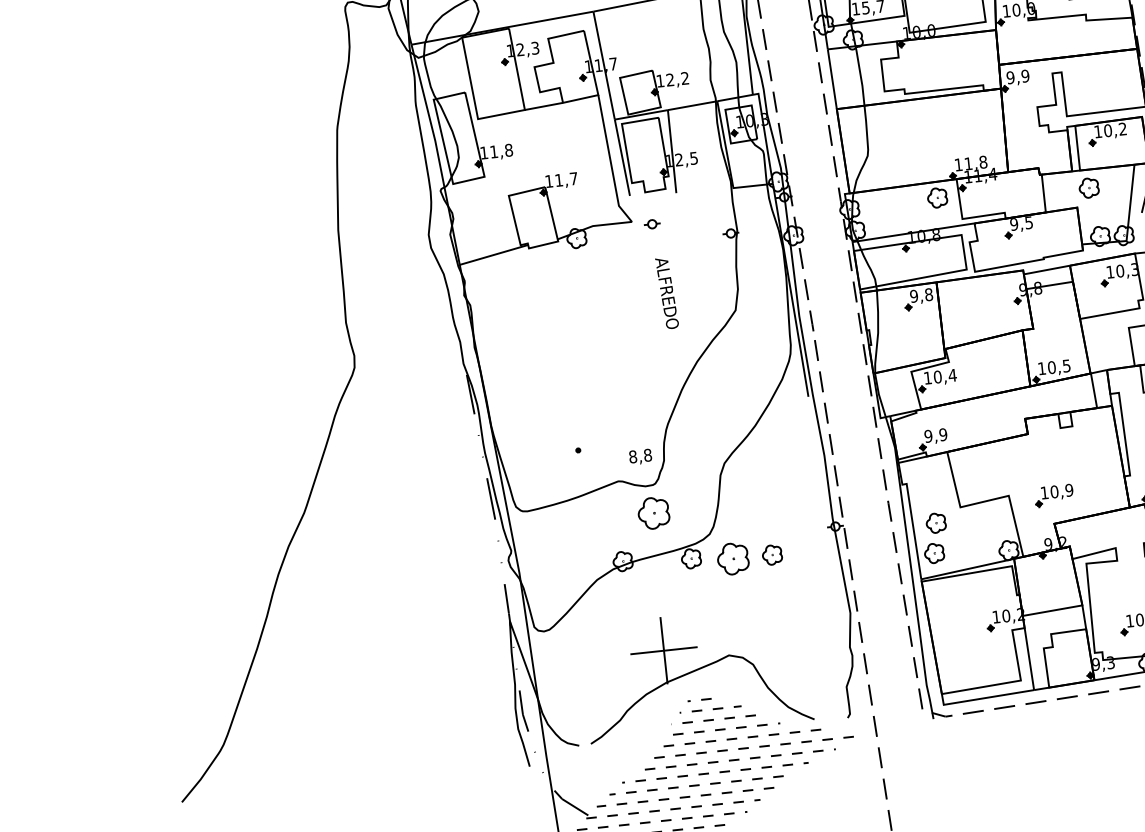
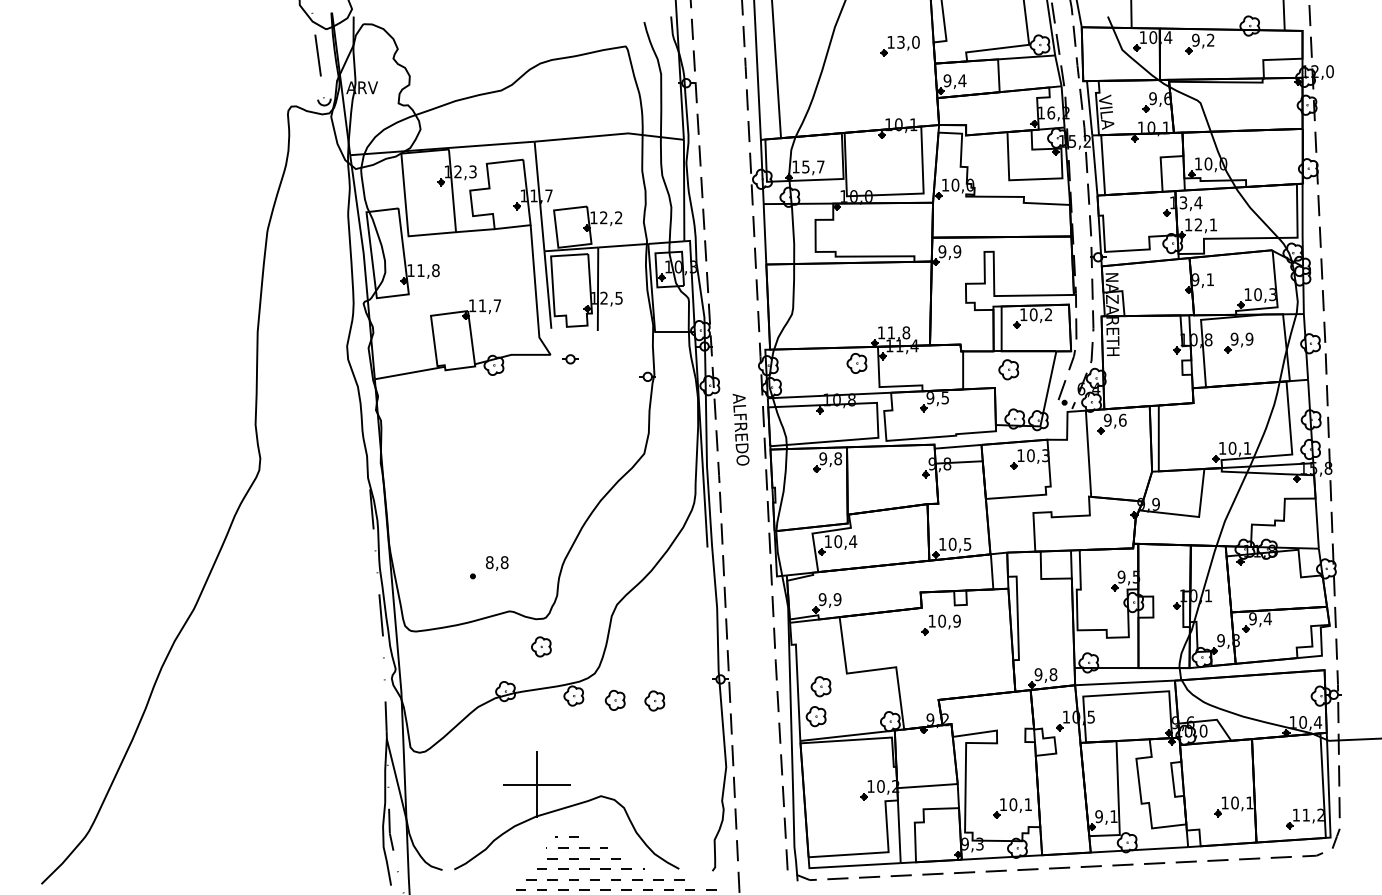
text: (666, 293) -> (740, 429), moved
text: (640, 456) -> (497, 563), moved
part: (1053, 495) -> (940, 624), moved
part: (653, 512) -> (541, 646), size x0.62
part: (732, 557) -> (614, 699), size x0.62

